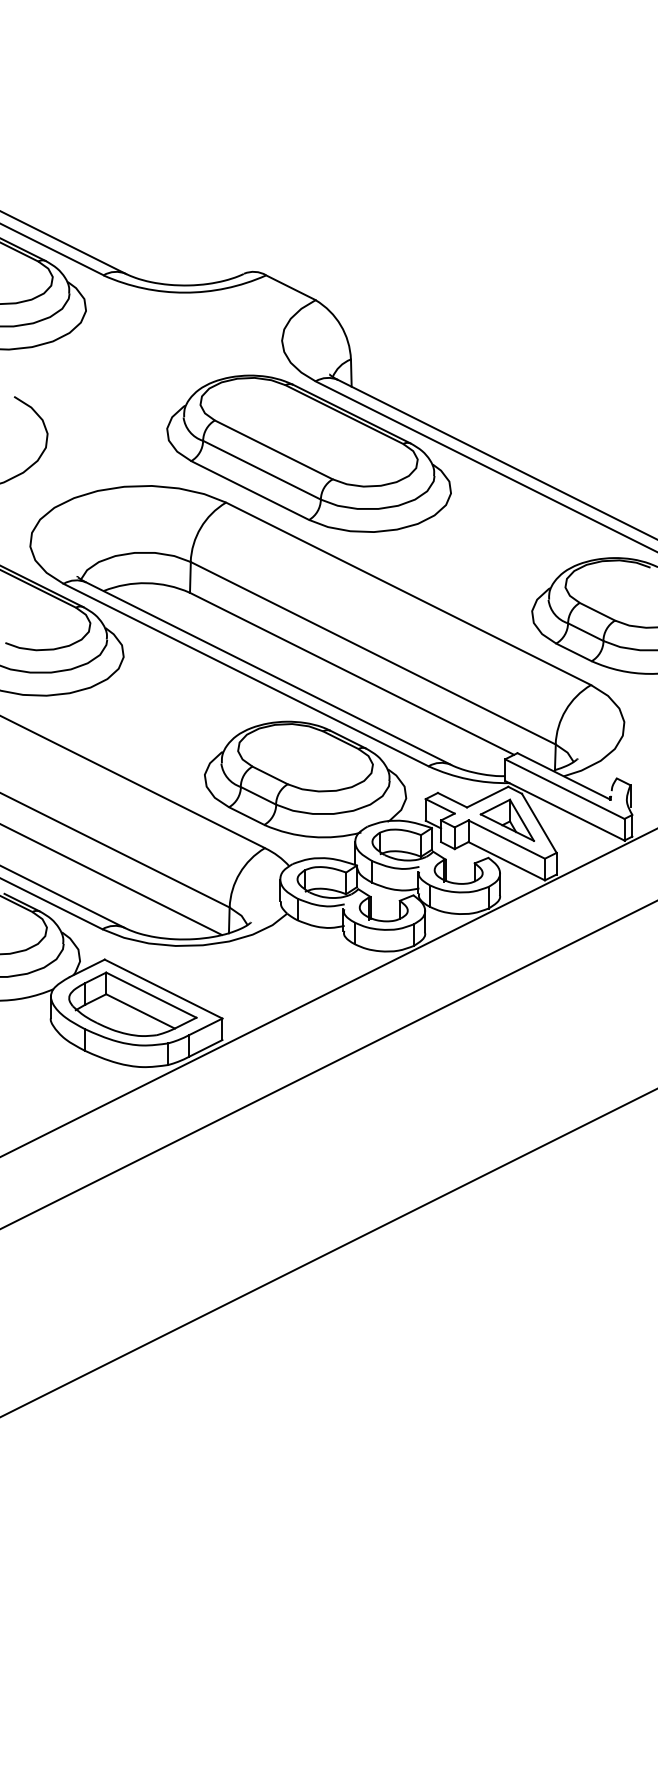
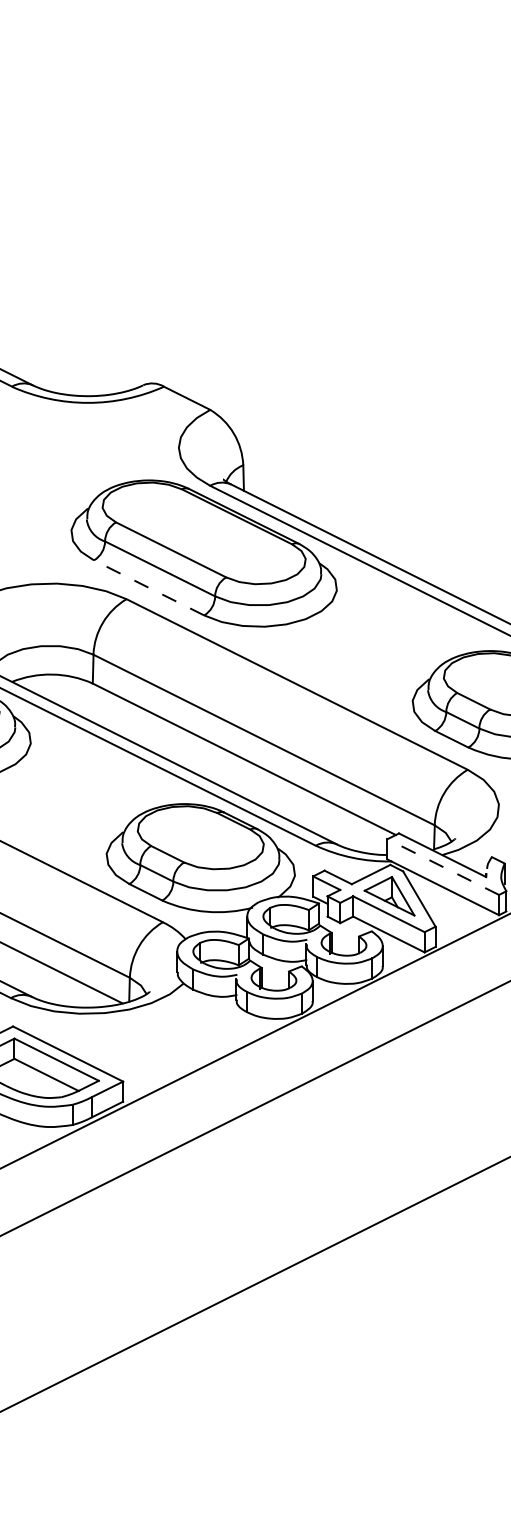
line: (250, 490) -> (149, 587), solid -> dashed
line: (564, 789) -> (442, 867), solid -> dashed

